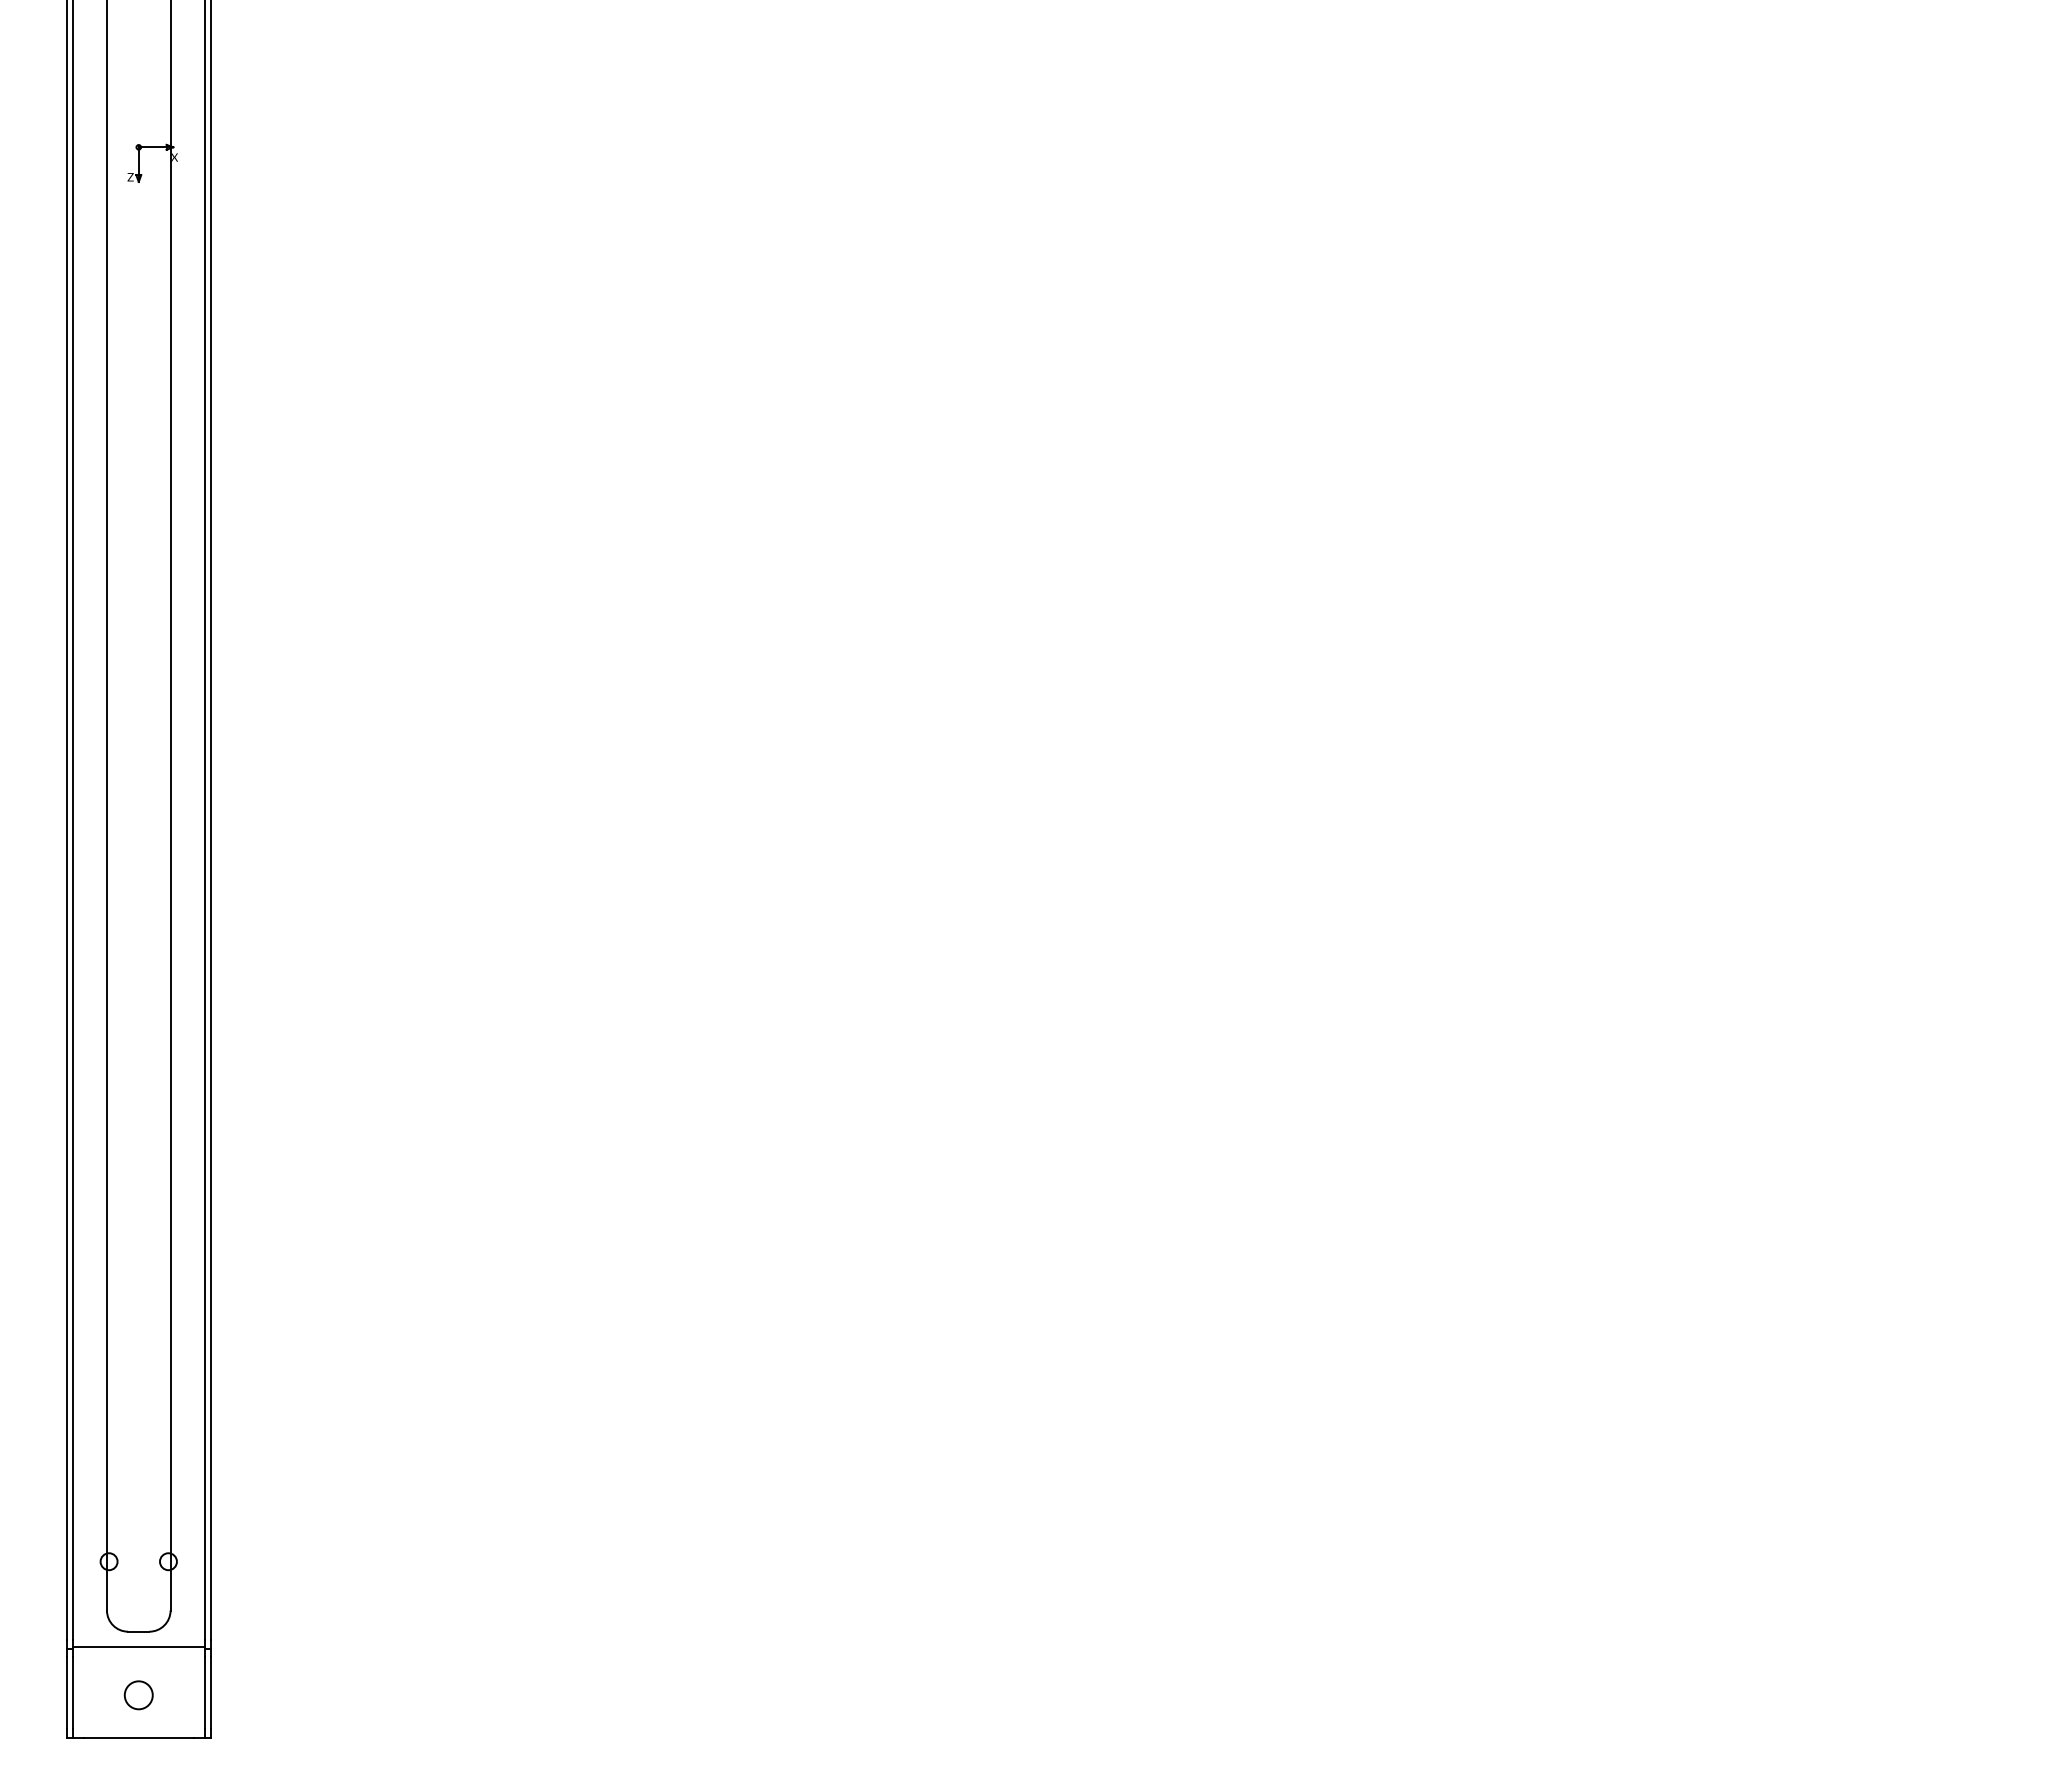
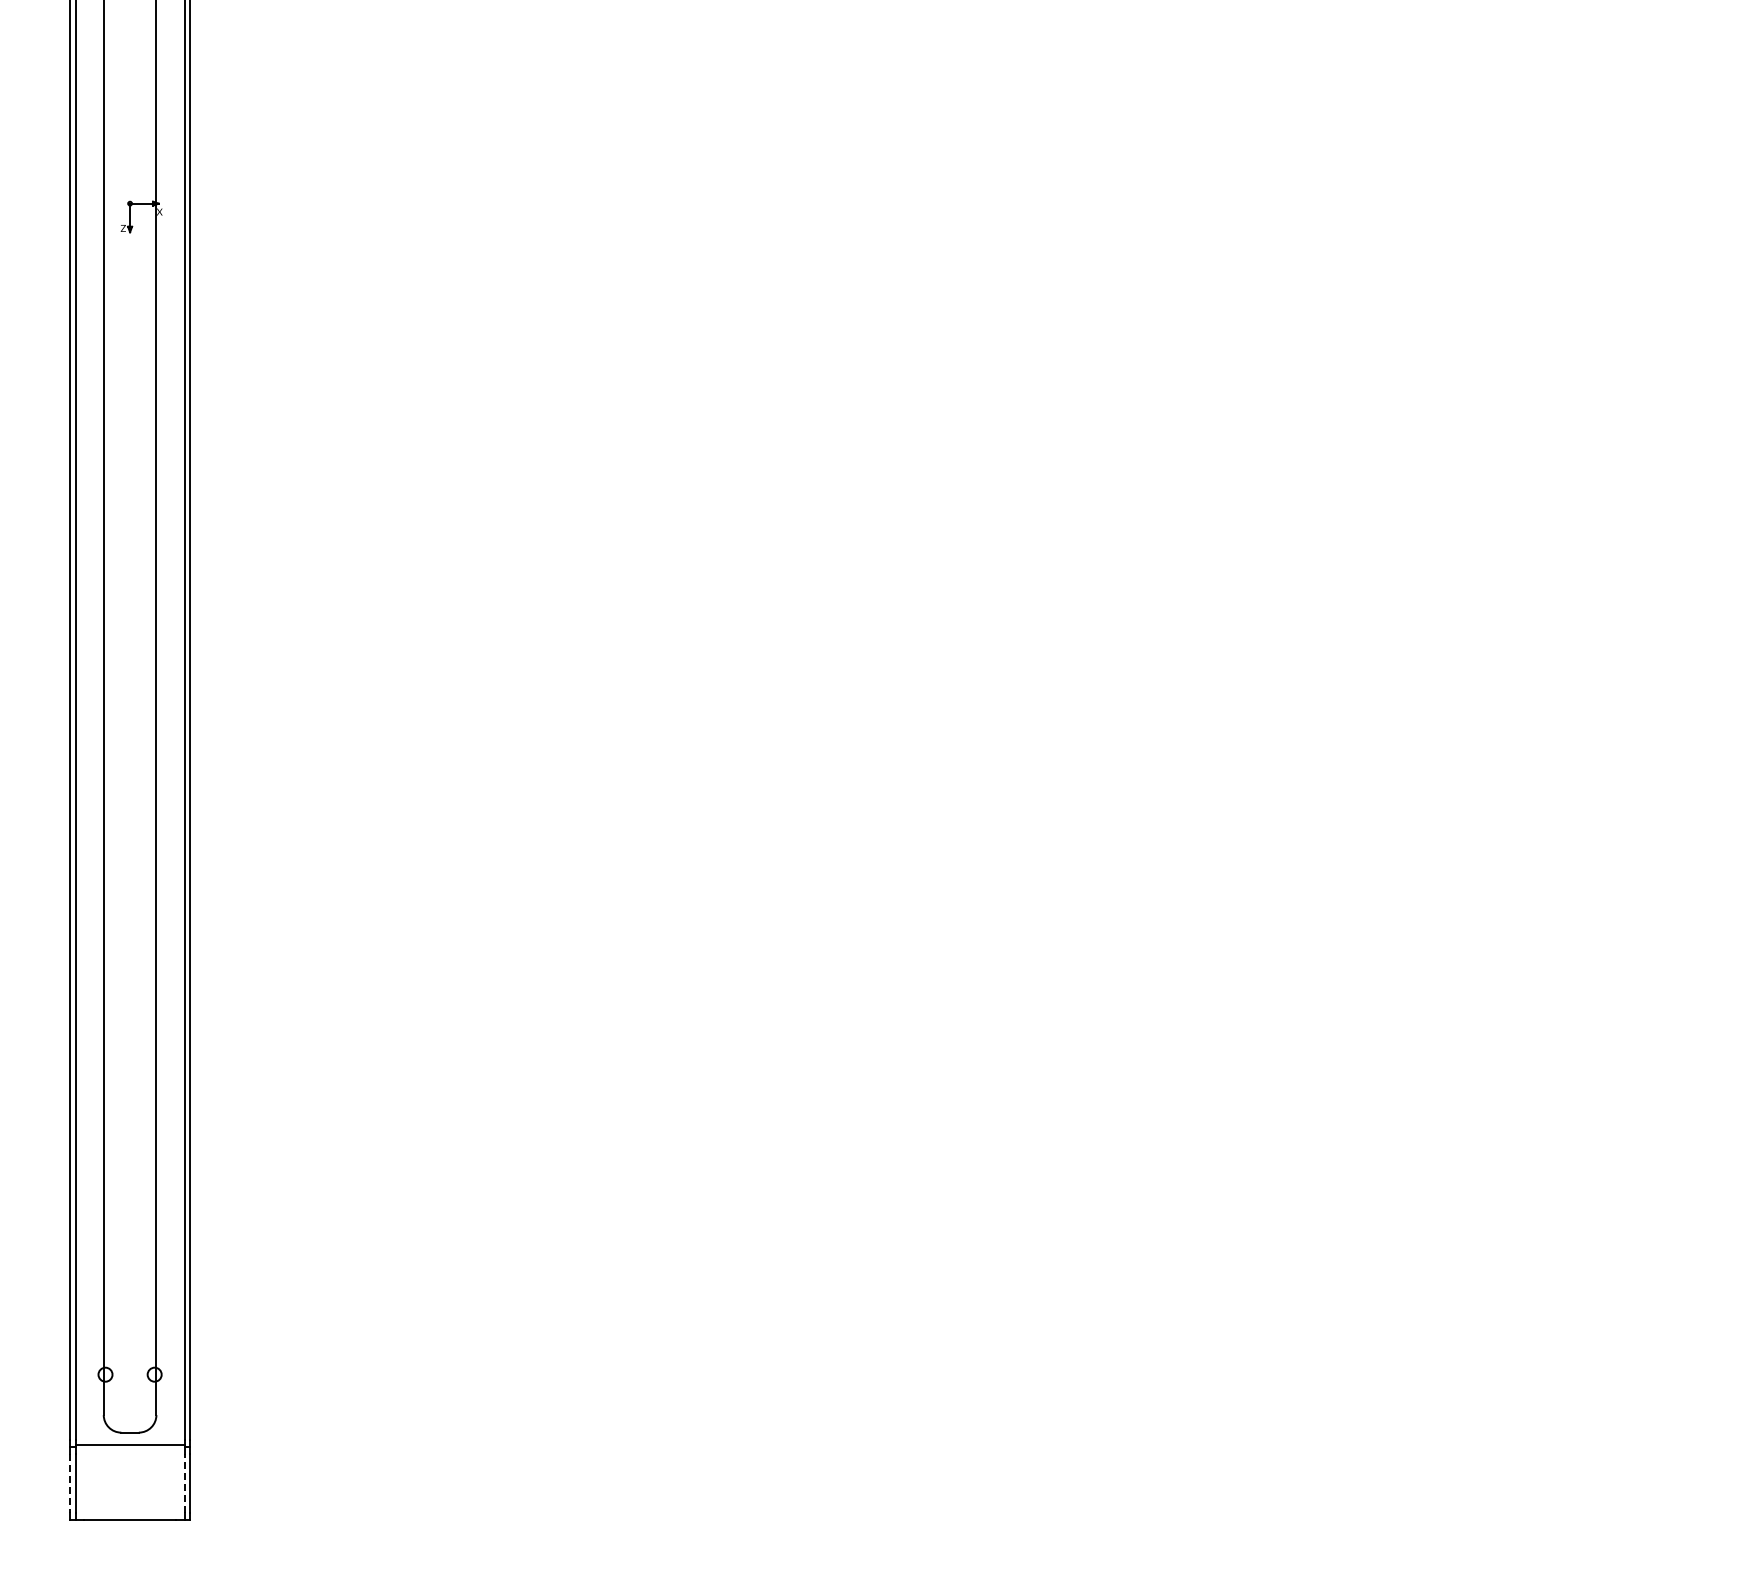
line: (66, 1693) -> (70, 1483), solid -> dashed
line: (204, 1693) -> (184, 1483), solid -> dashed
circle: (138, 1694) -> (129, 1484), removed

